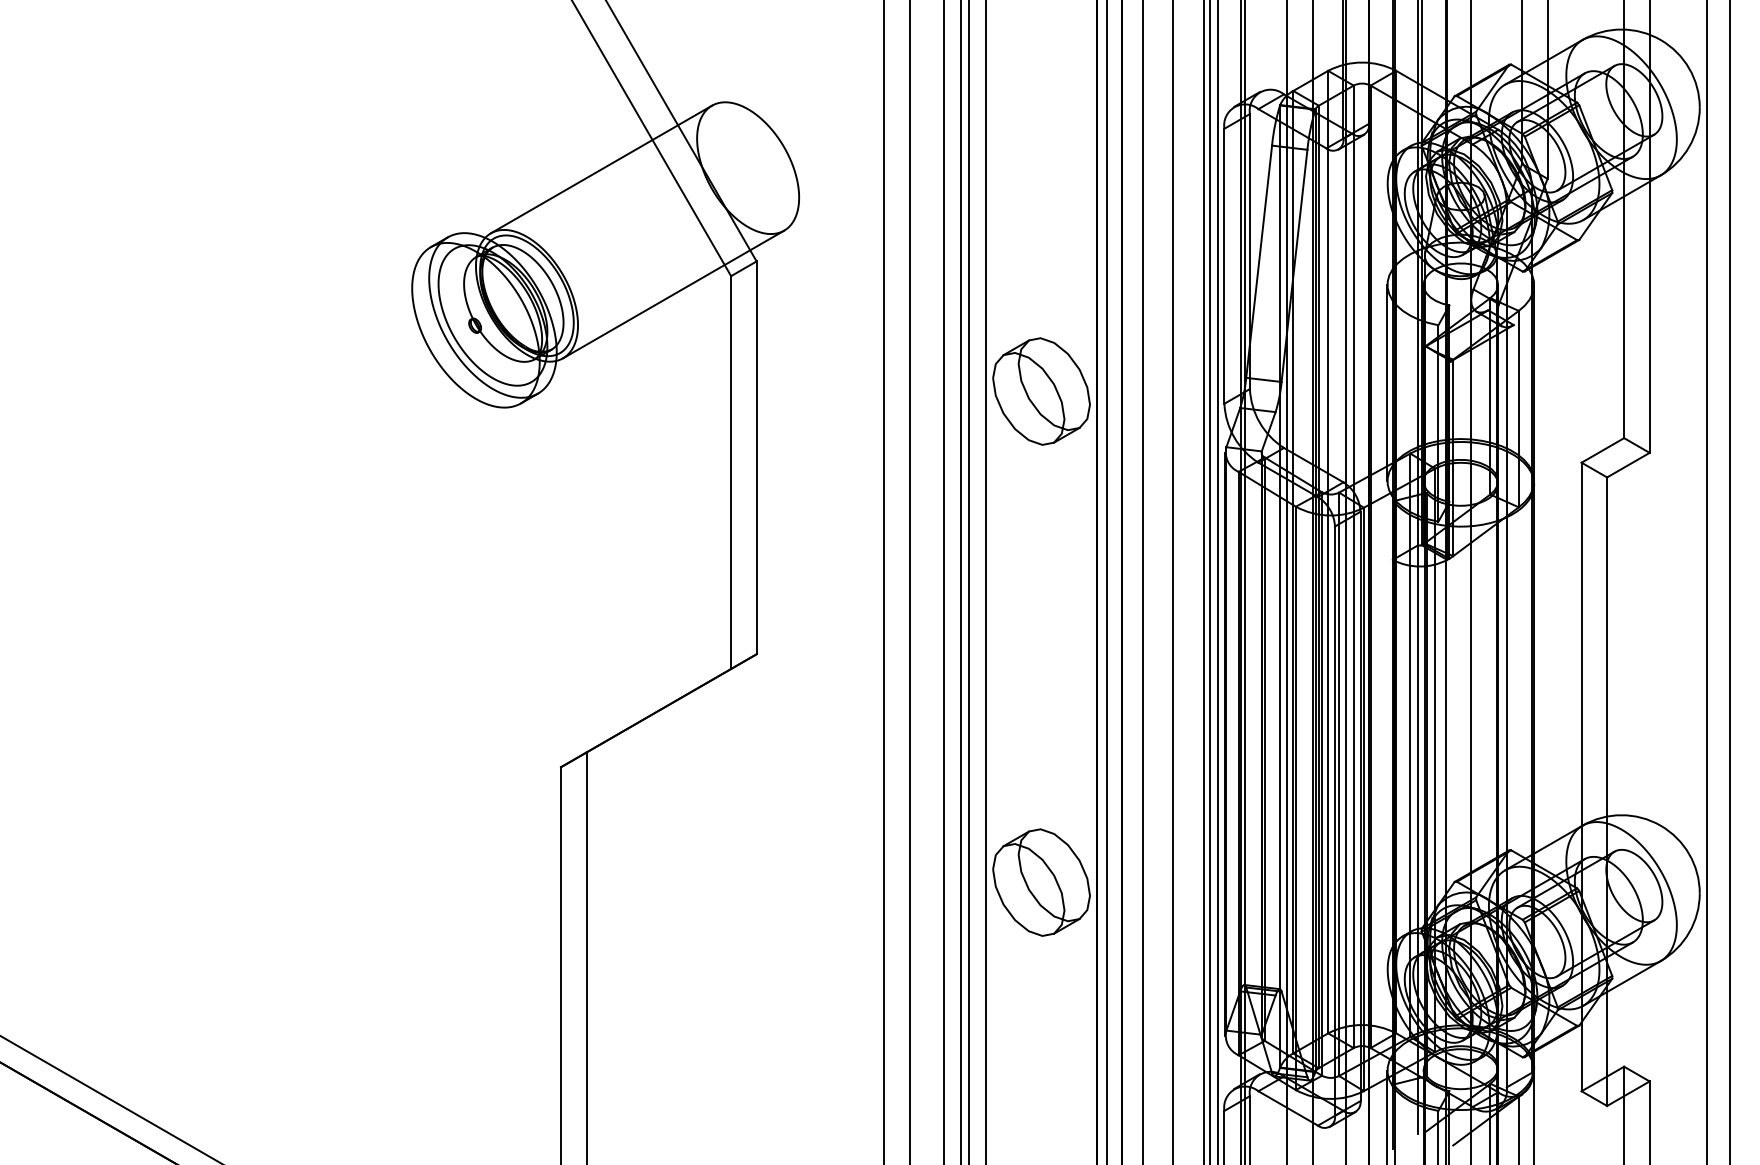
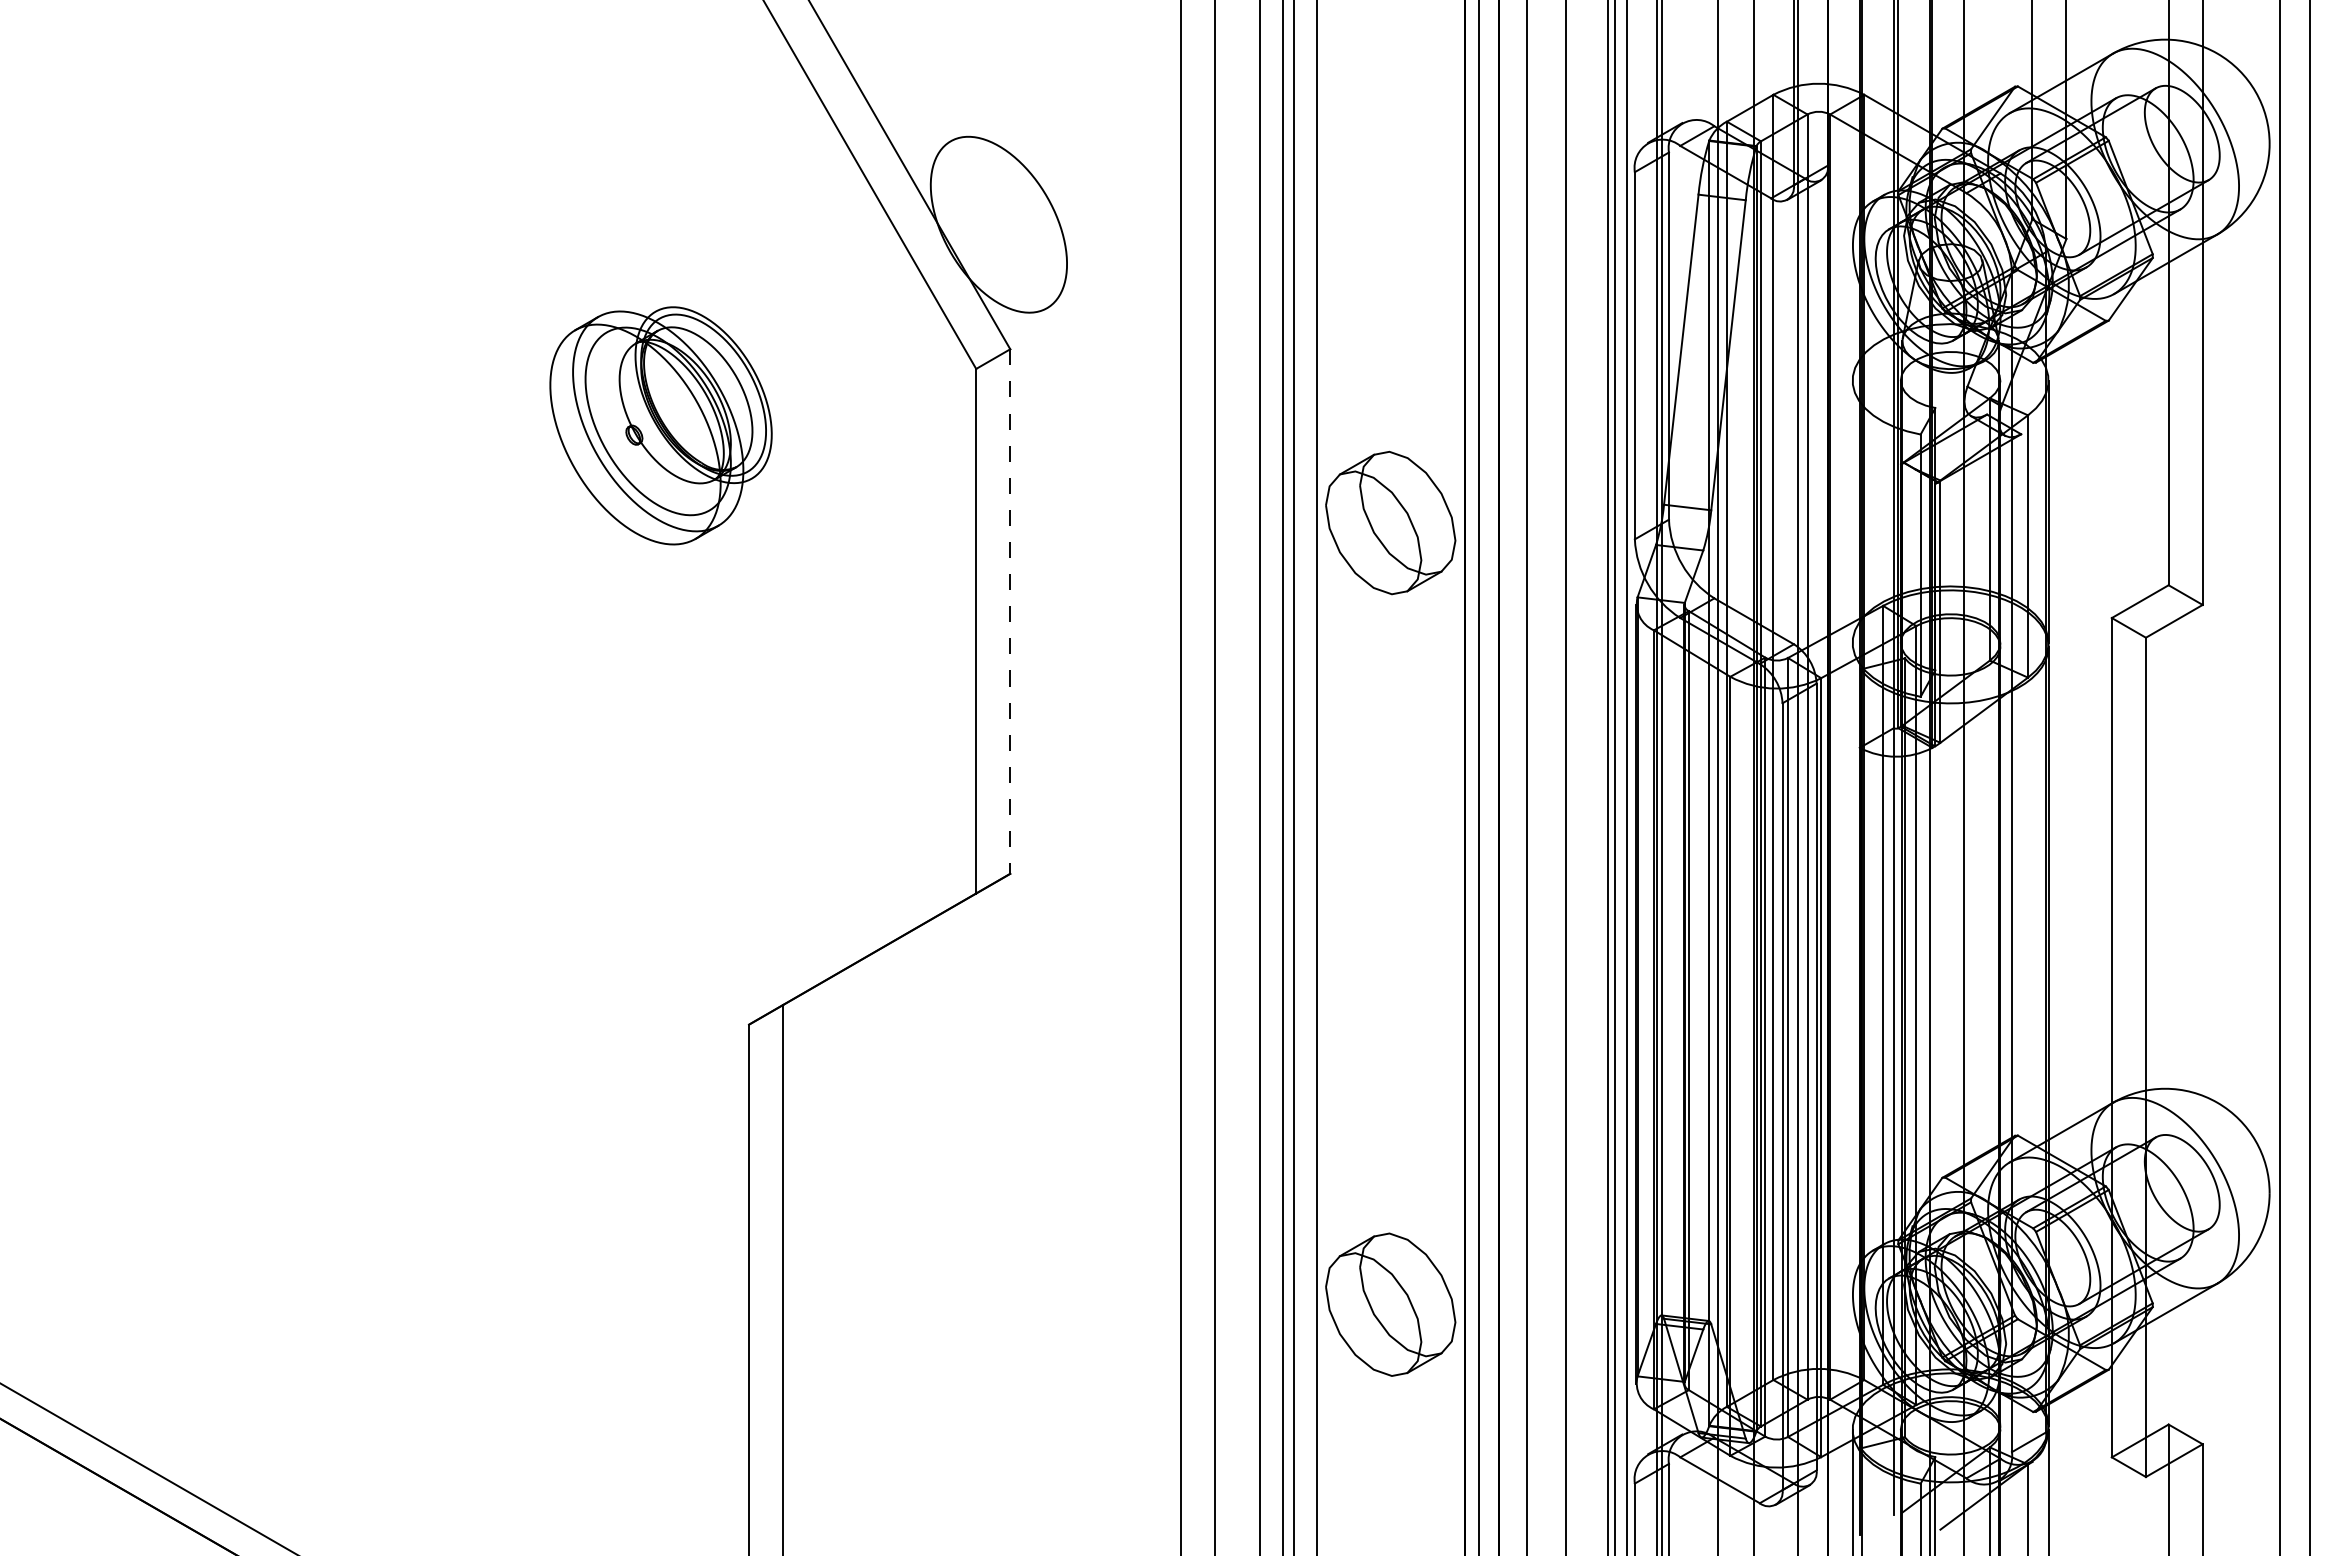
line: (601, 169) -> (802, 226), removed
line: (673, 294) -> (899, 393), removed
line: (1387, 382) -> (1852, 511), removed
line: (756, 458) -> (1010, 612), solid -> dashed
part: (1041, 882) -> (1390, 1304), moved

